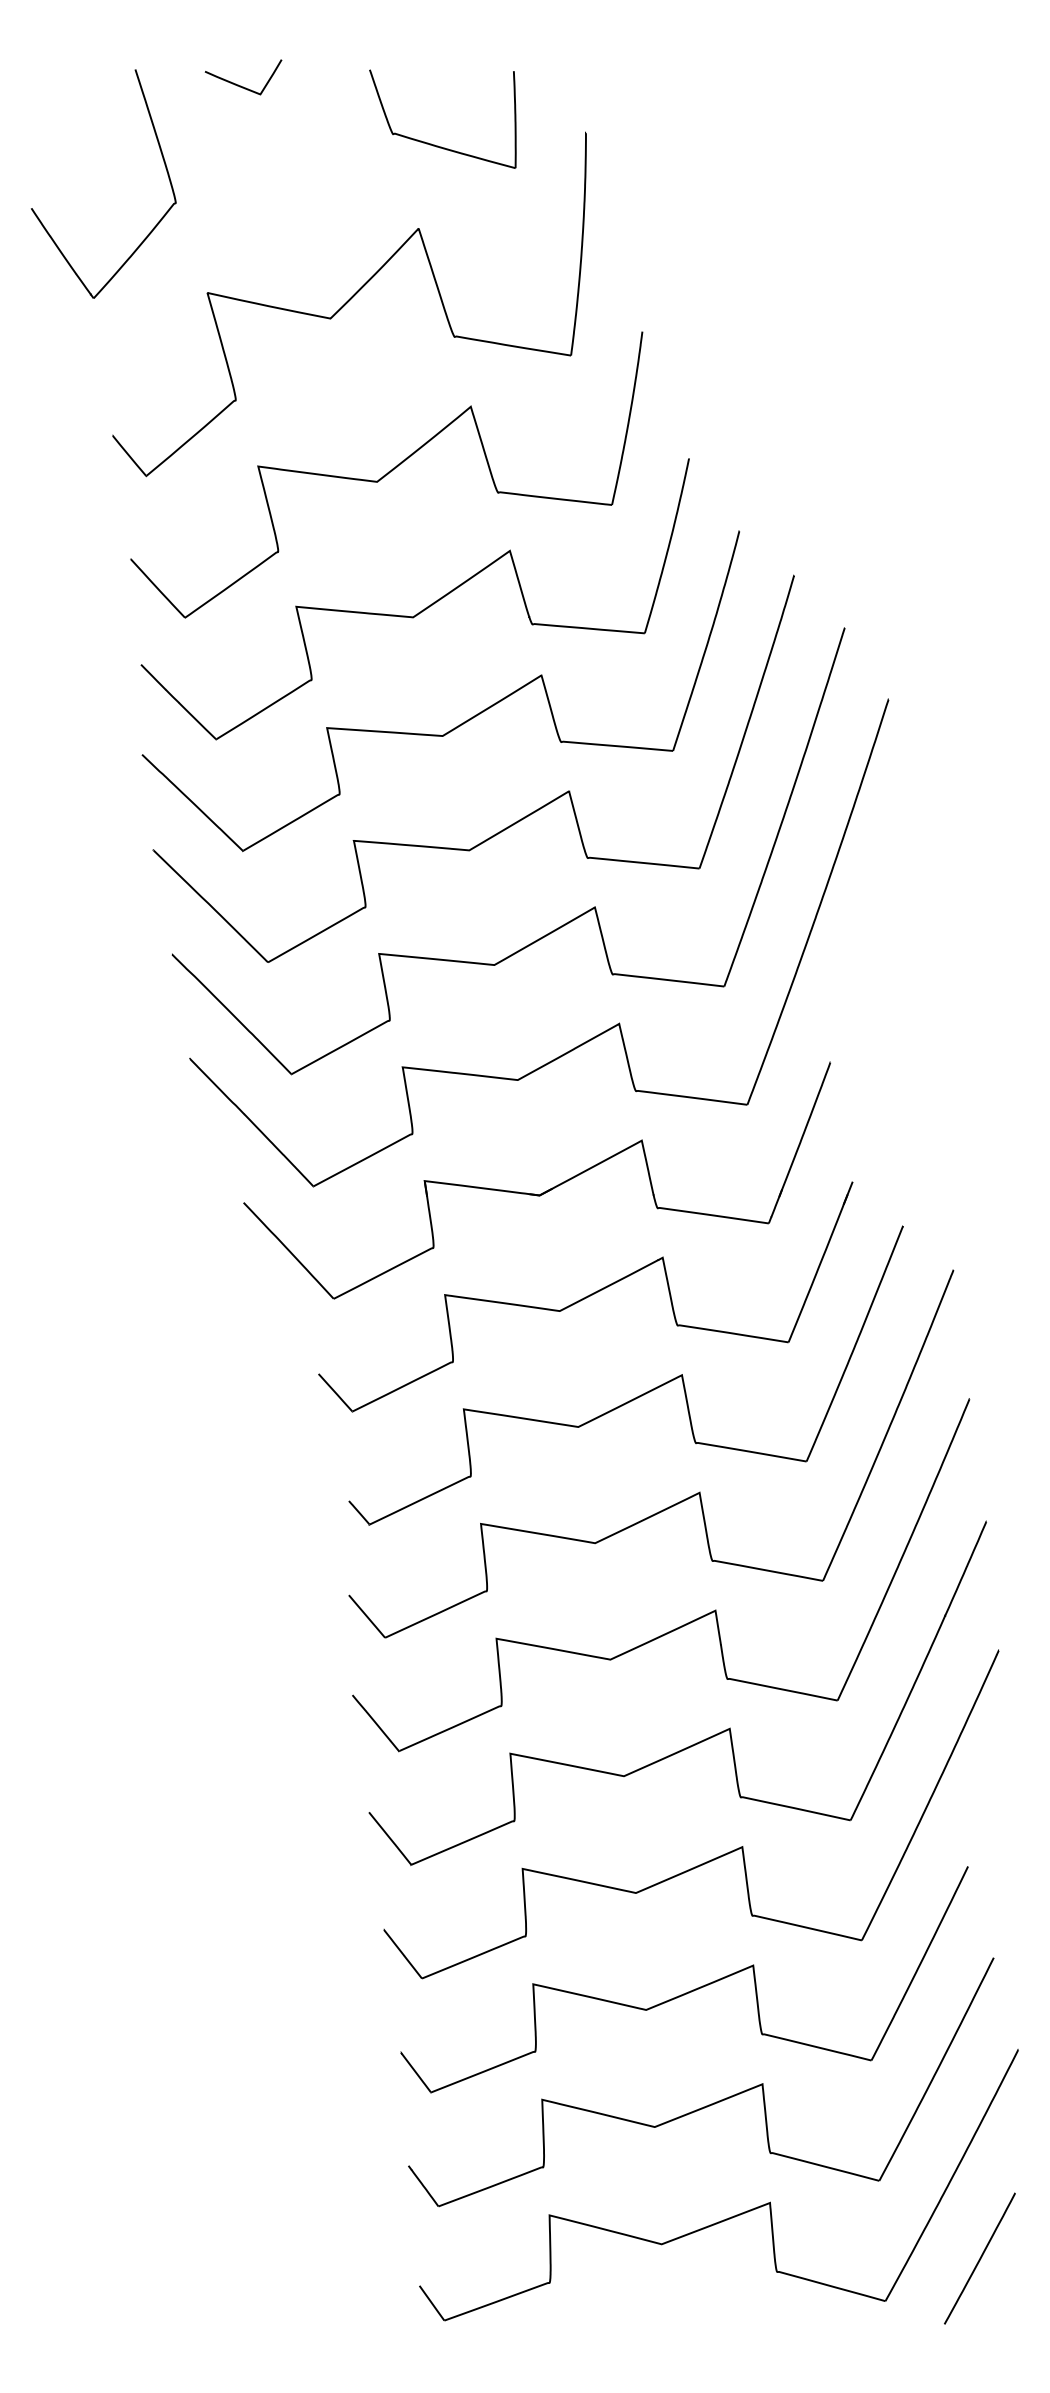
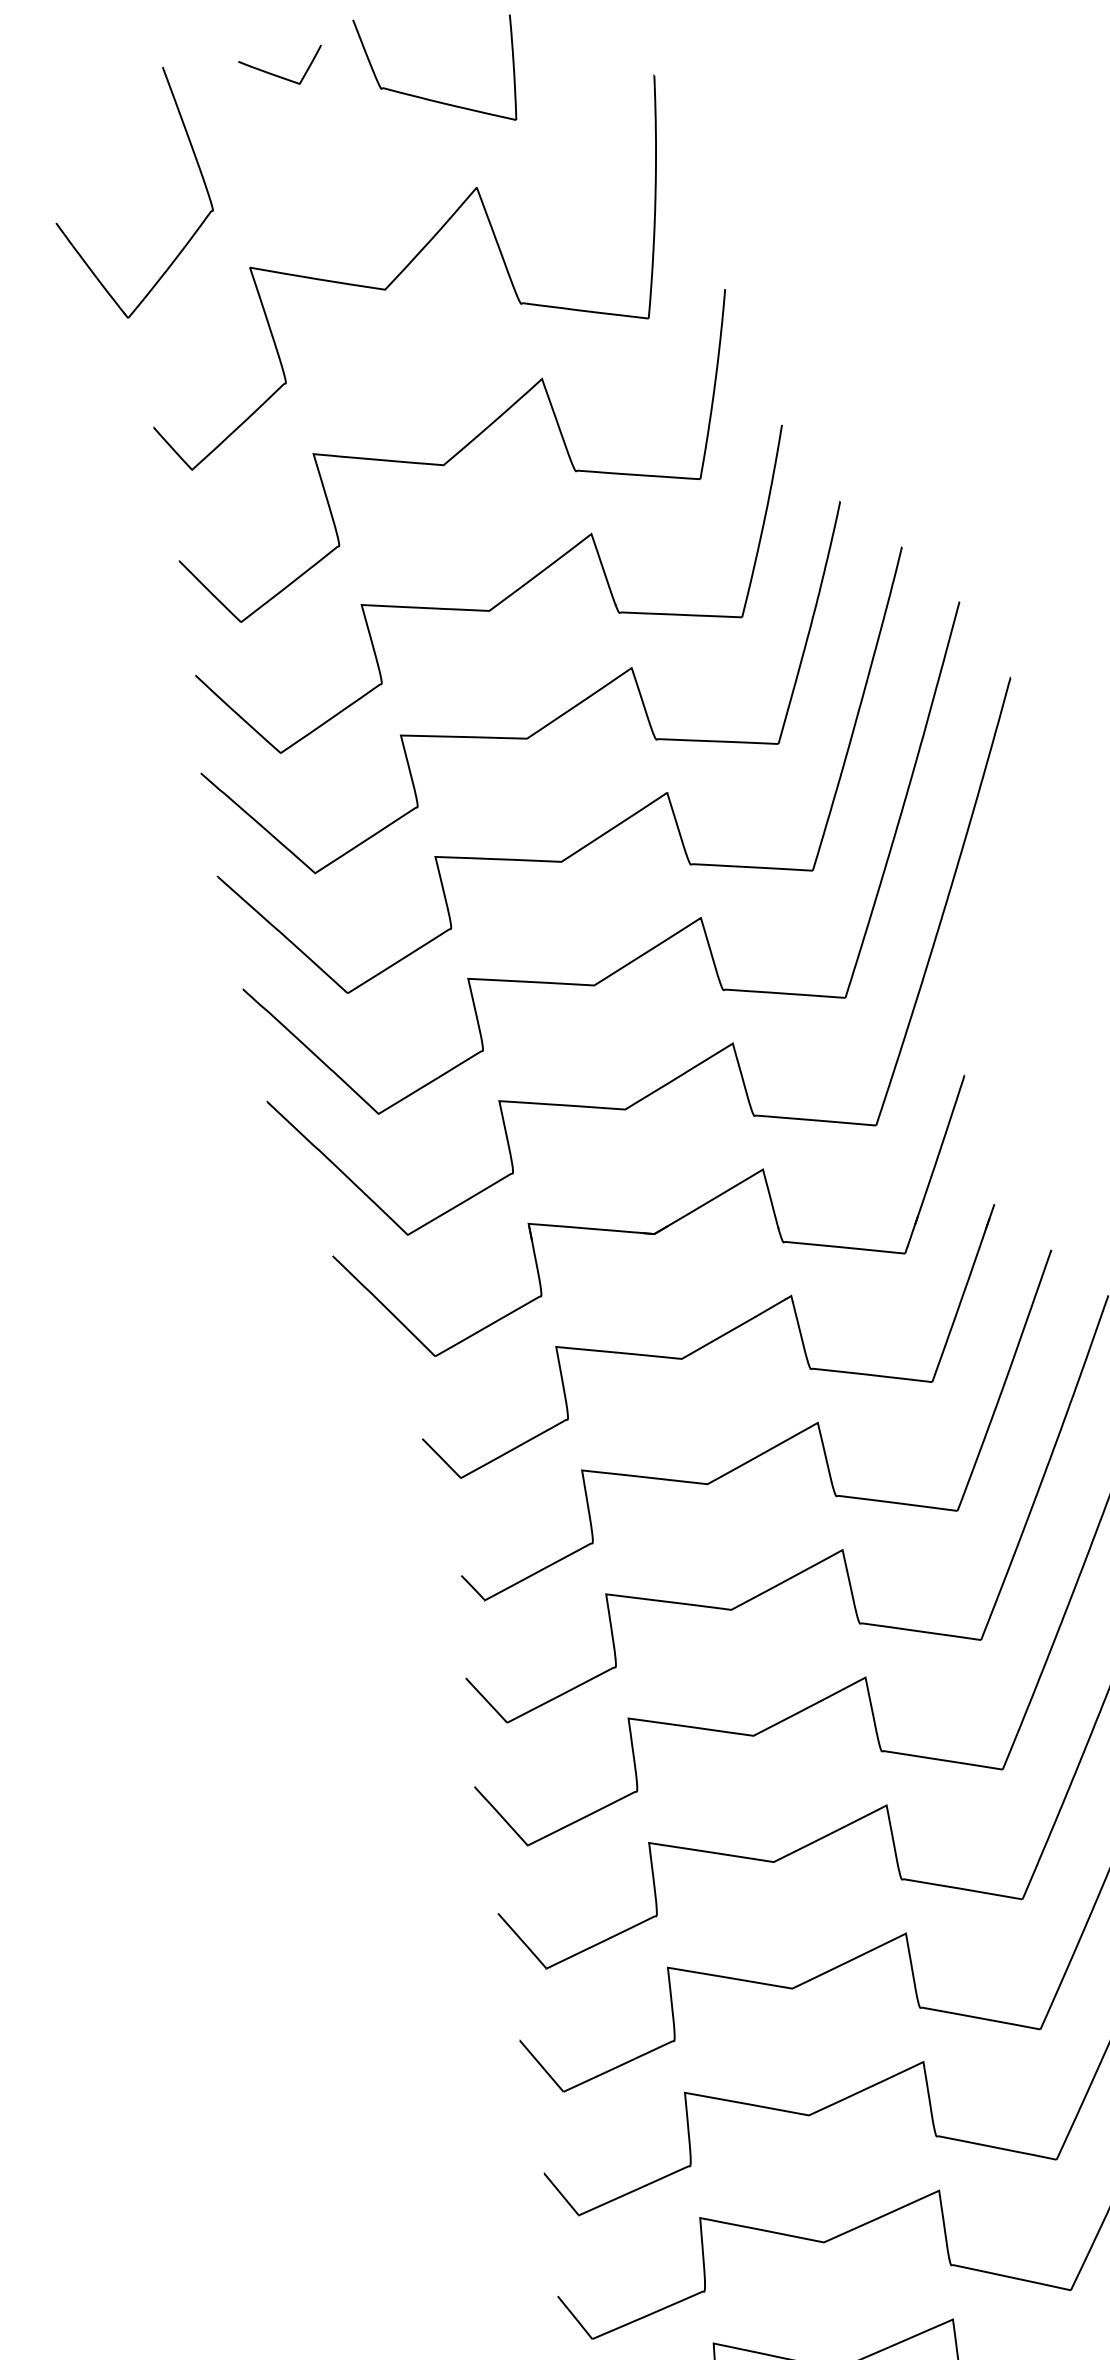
curve: (240, 85) -> (277, 75), moved
part: (434, 144) -> (426, 98), moved
part: (163, 162) -> (197, 166), moved

